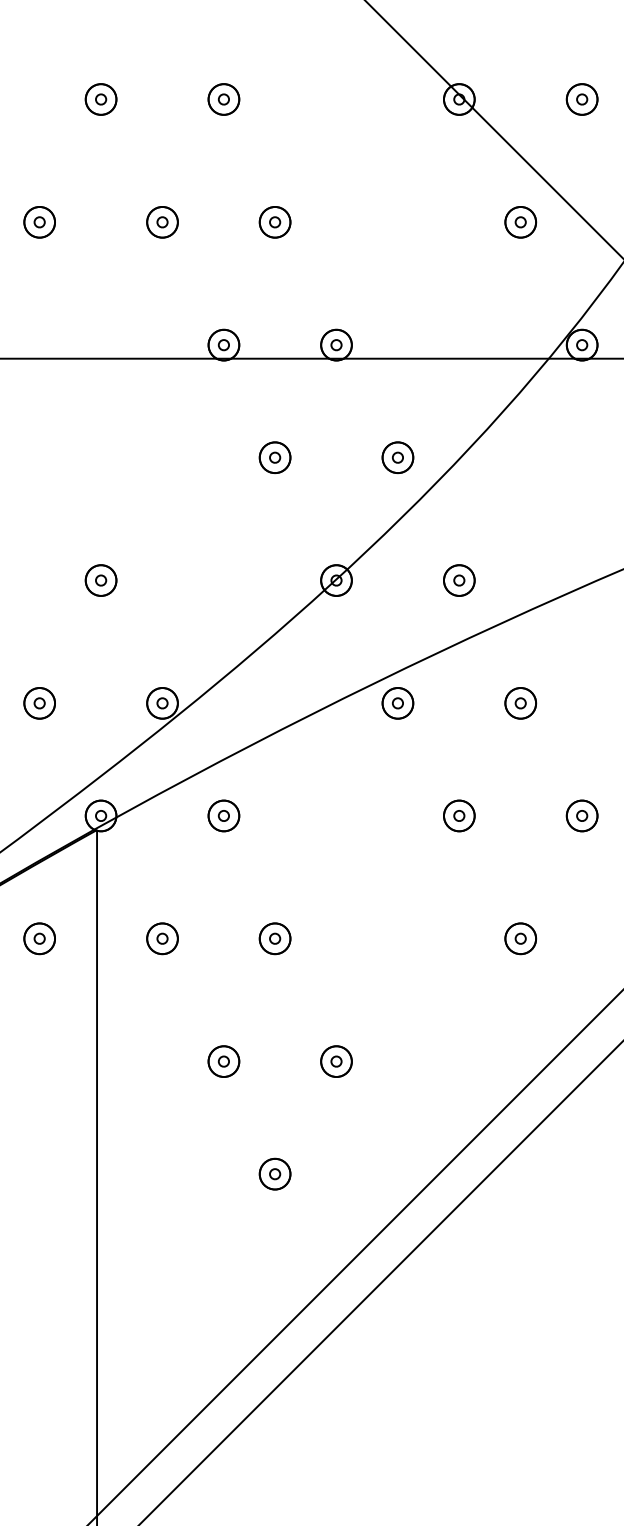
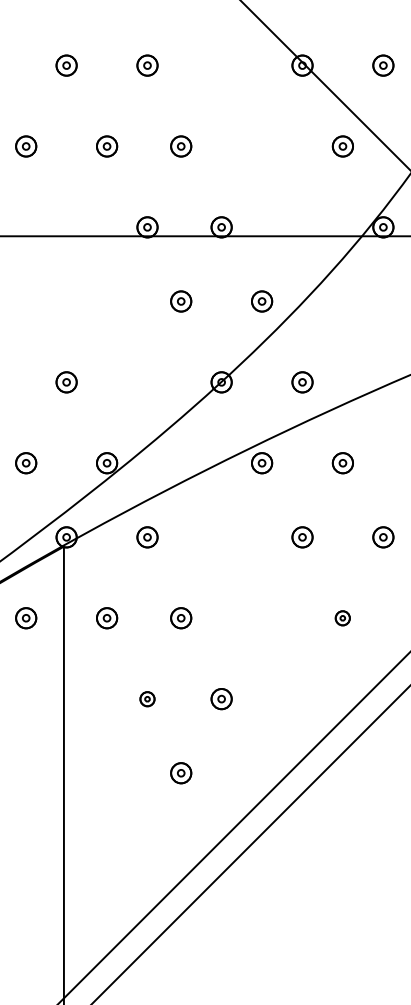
part: (520, 939) -> (342, 618), size x0.7
part: (223, 1062) -> (147, 699), size x0.7

